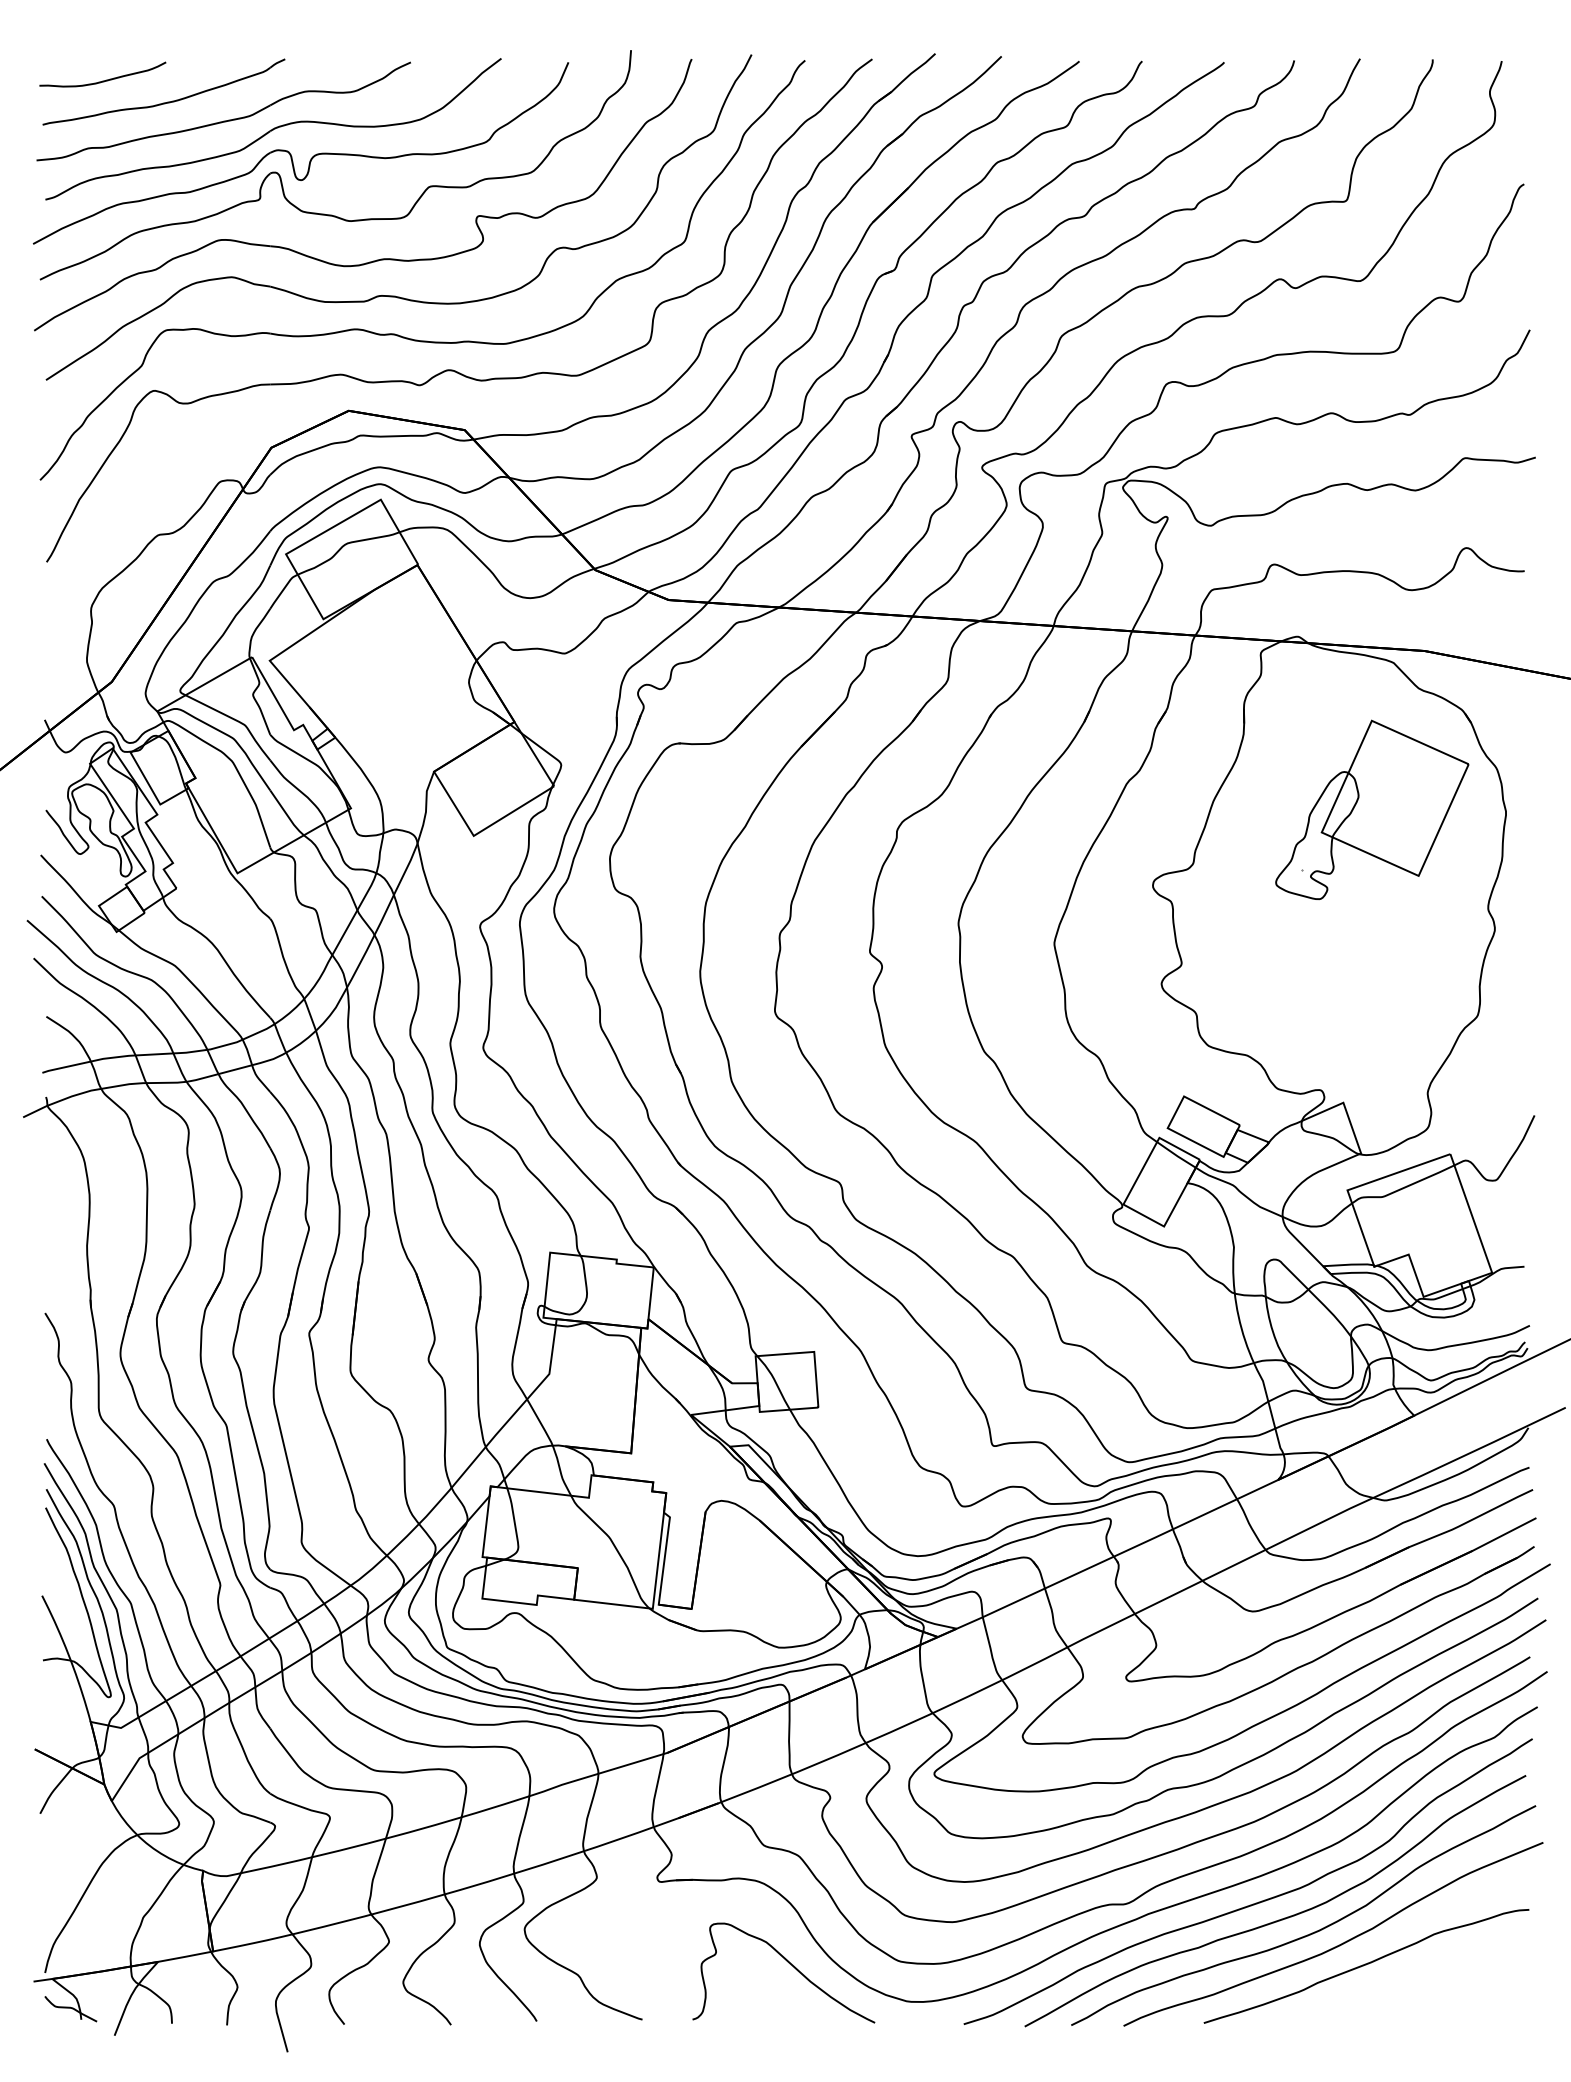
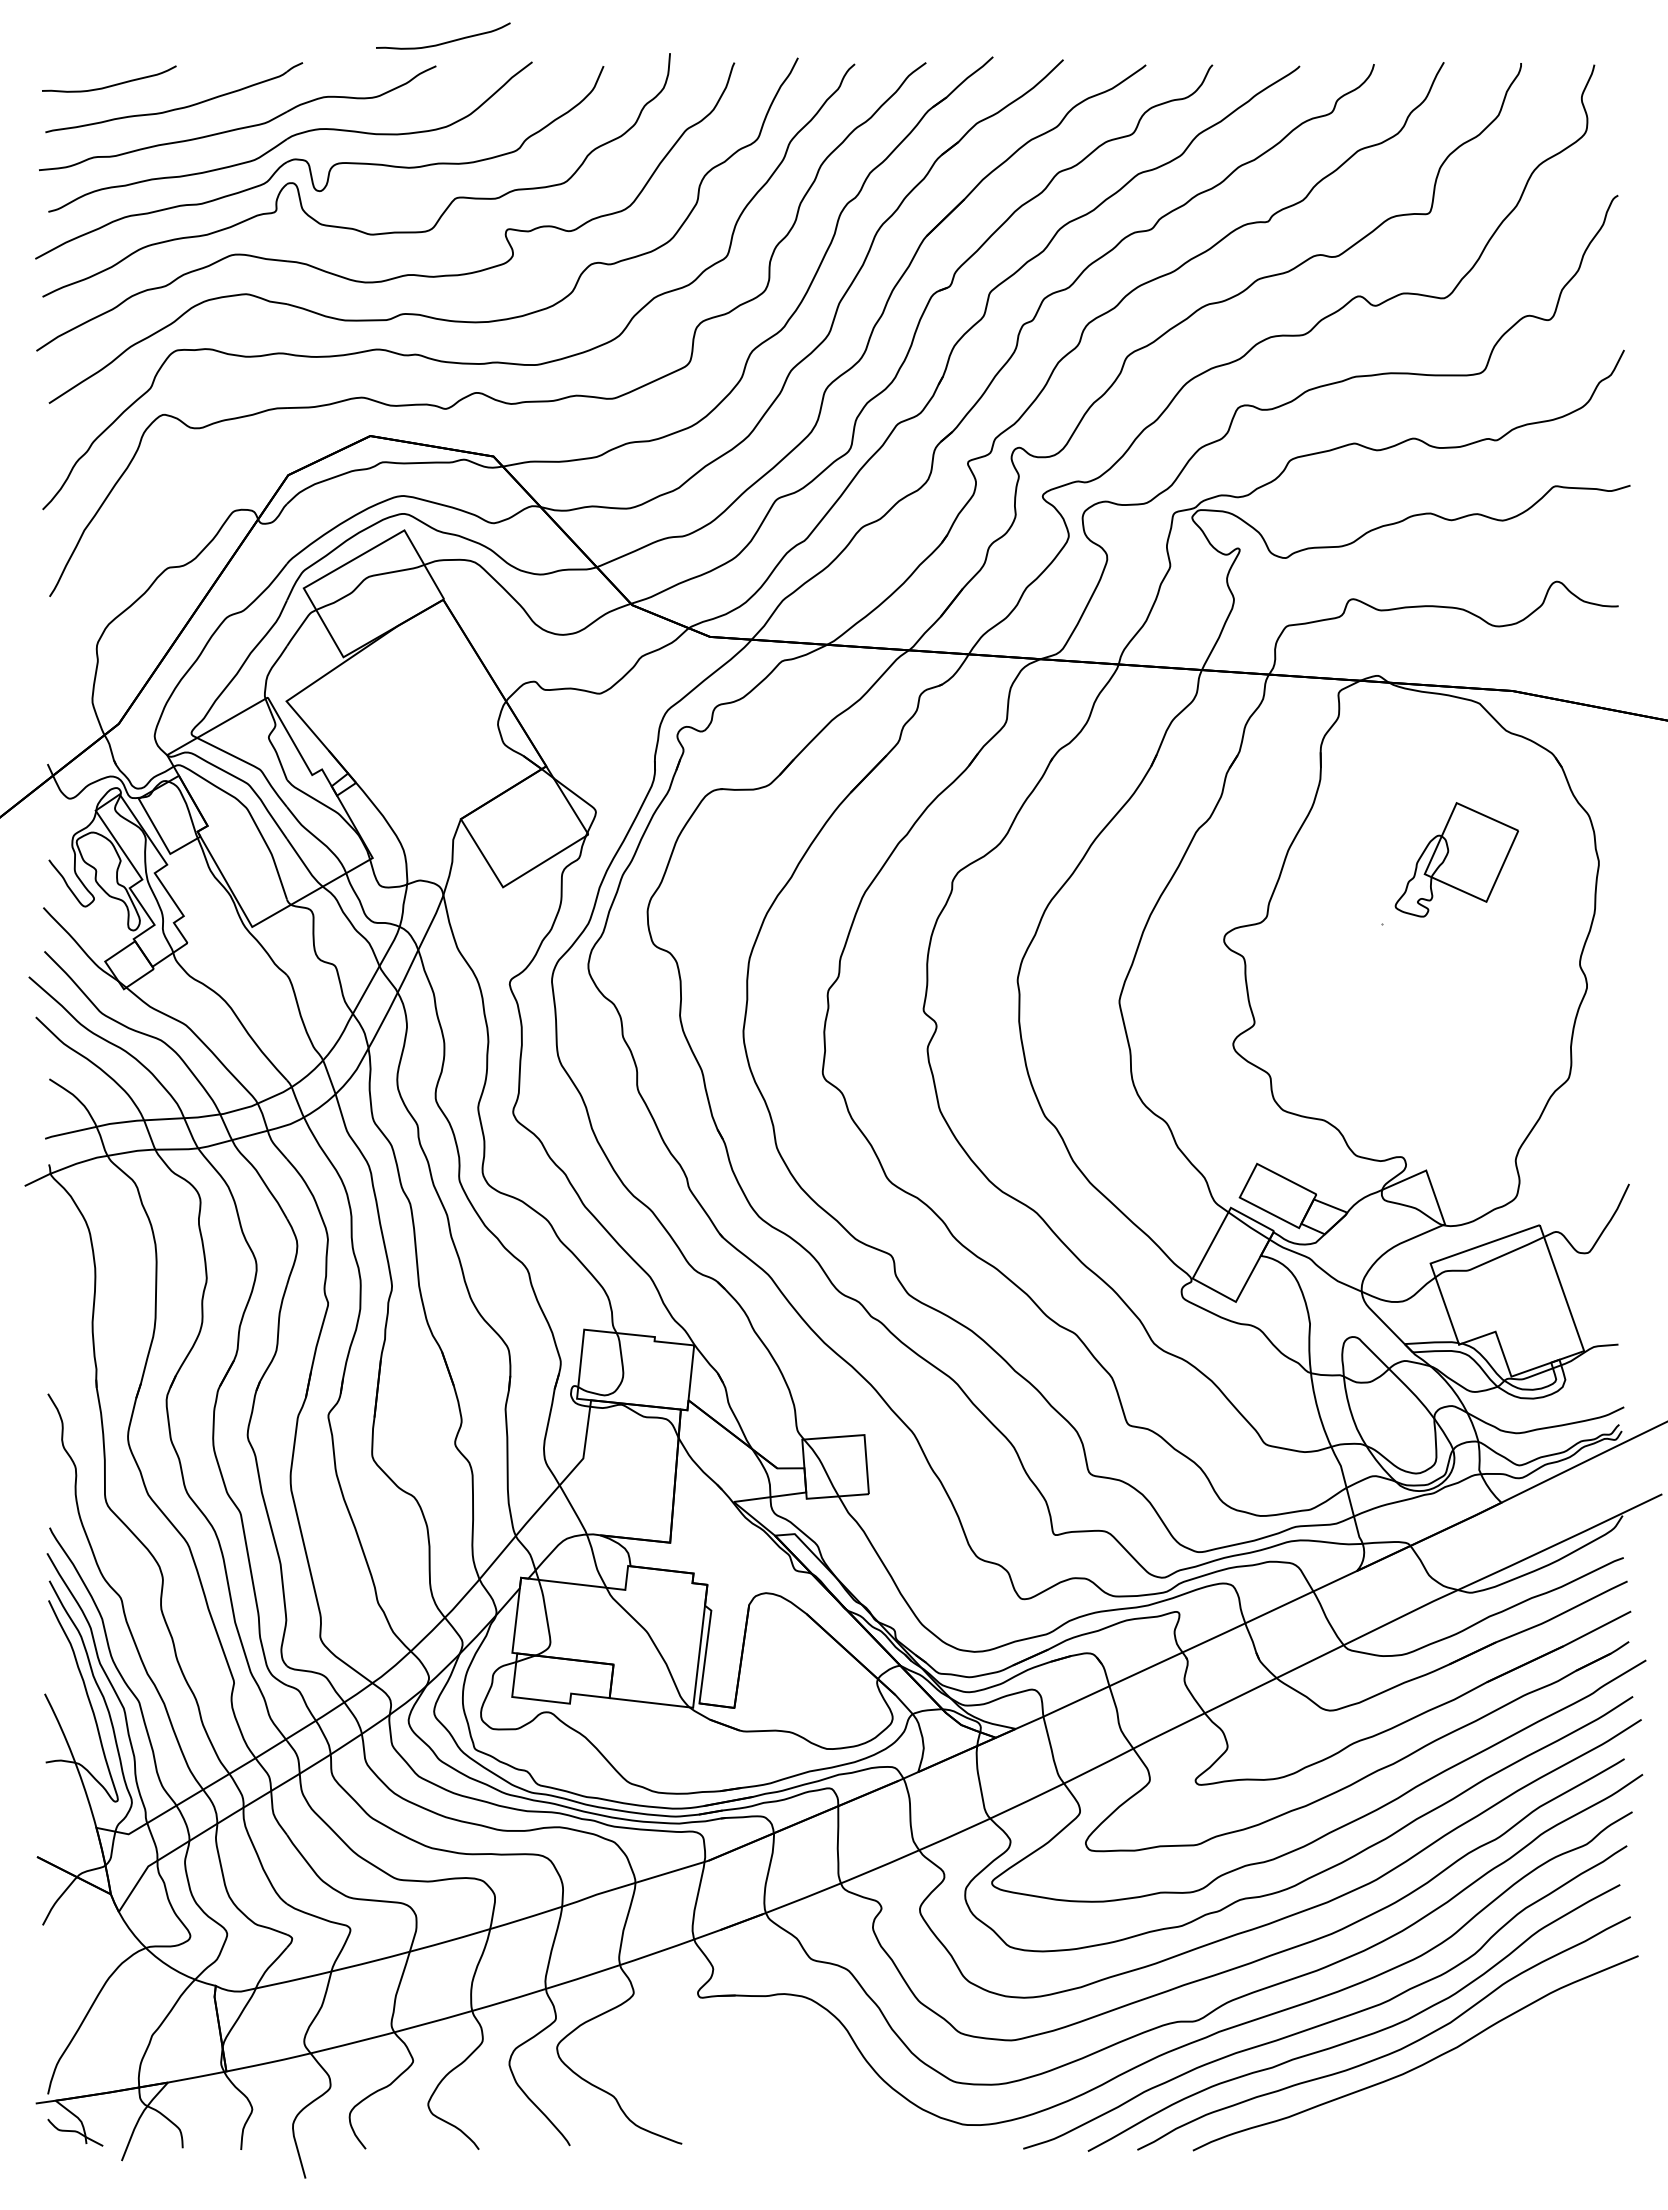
curve: (420, 39) -> (446, 41), added
part: (1371, 809) -> (1456, 859), size x0.6
curve: (788, 1963) -> (837, 2084), removed
curve: (1366, 1965) -> (1450, 2086), removed

